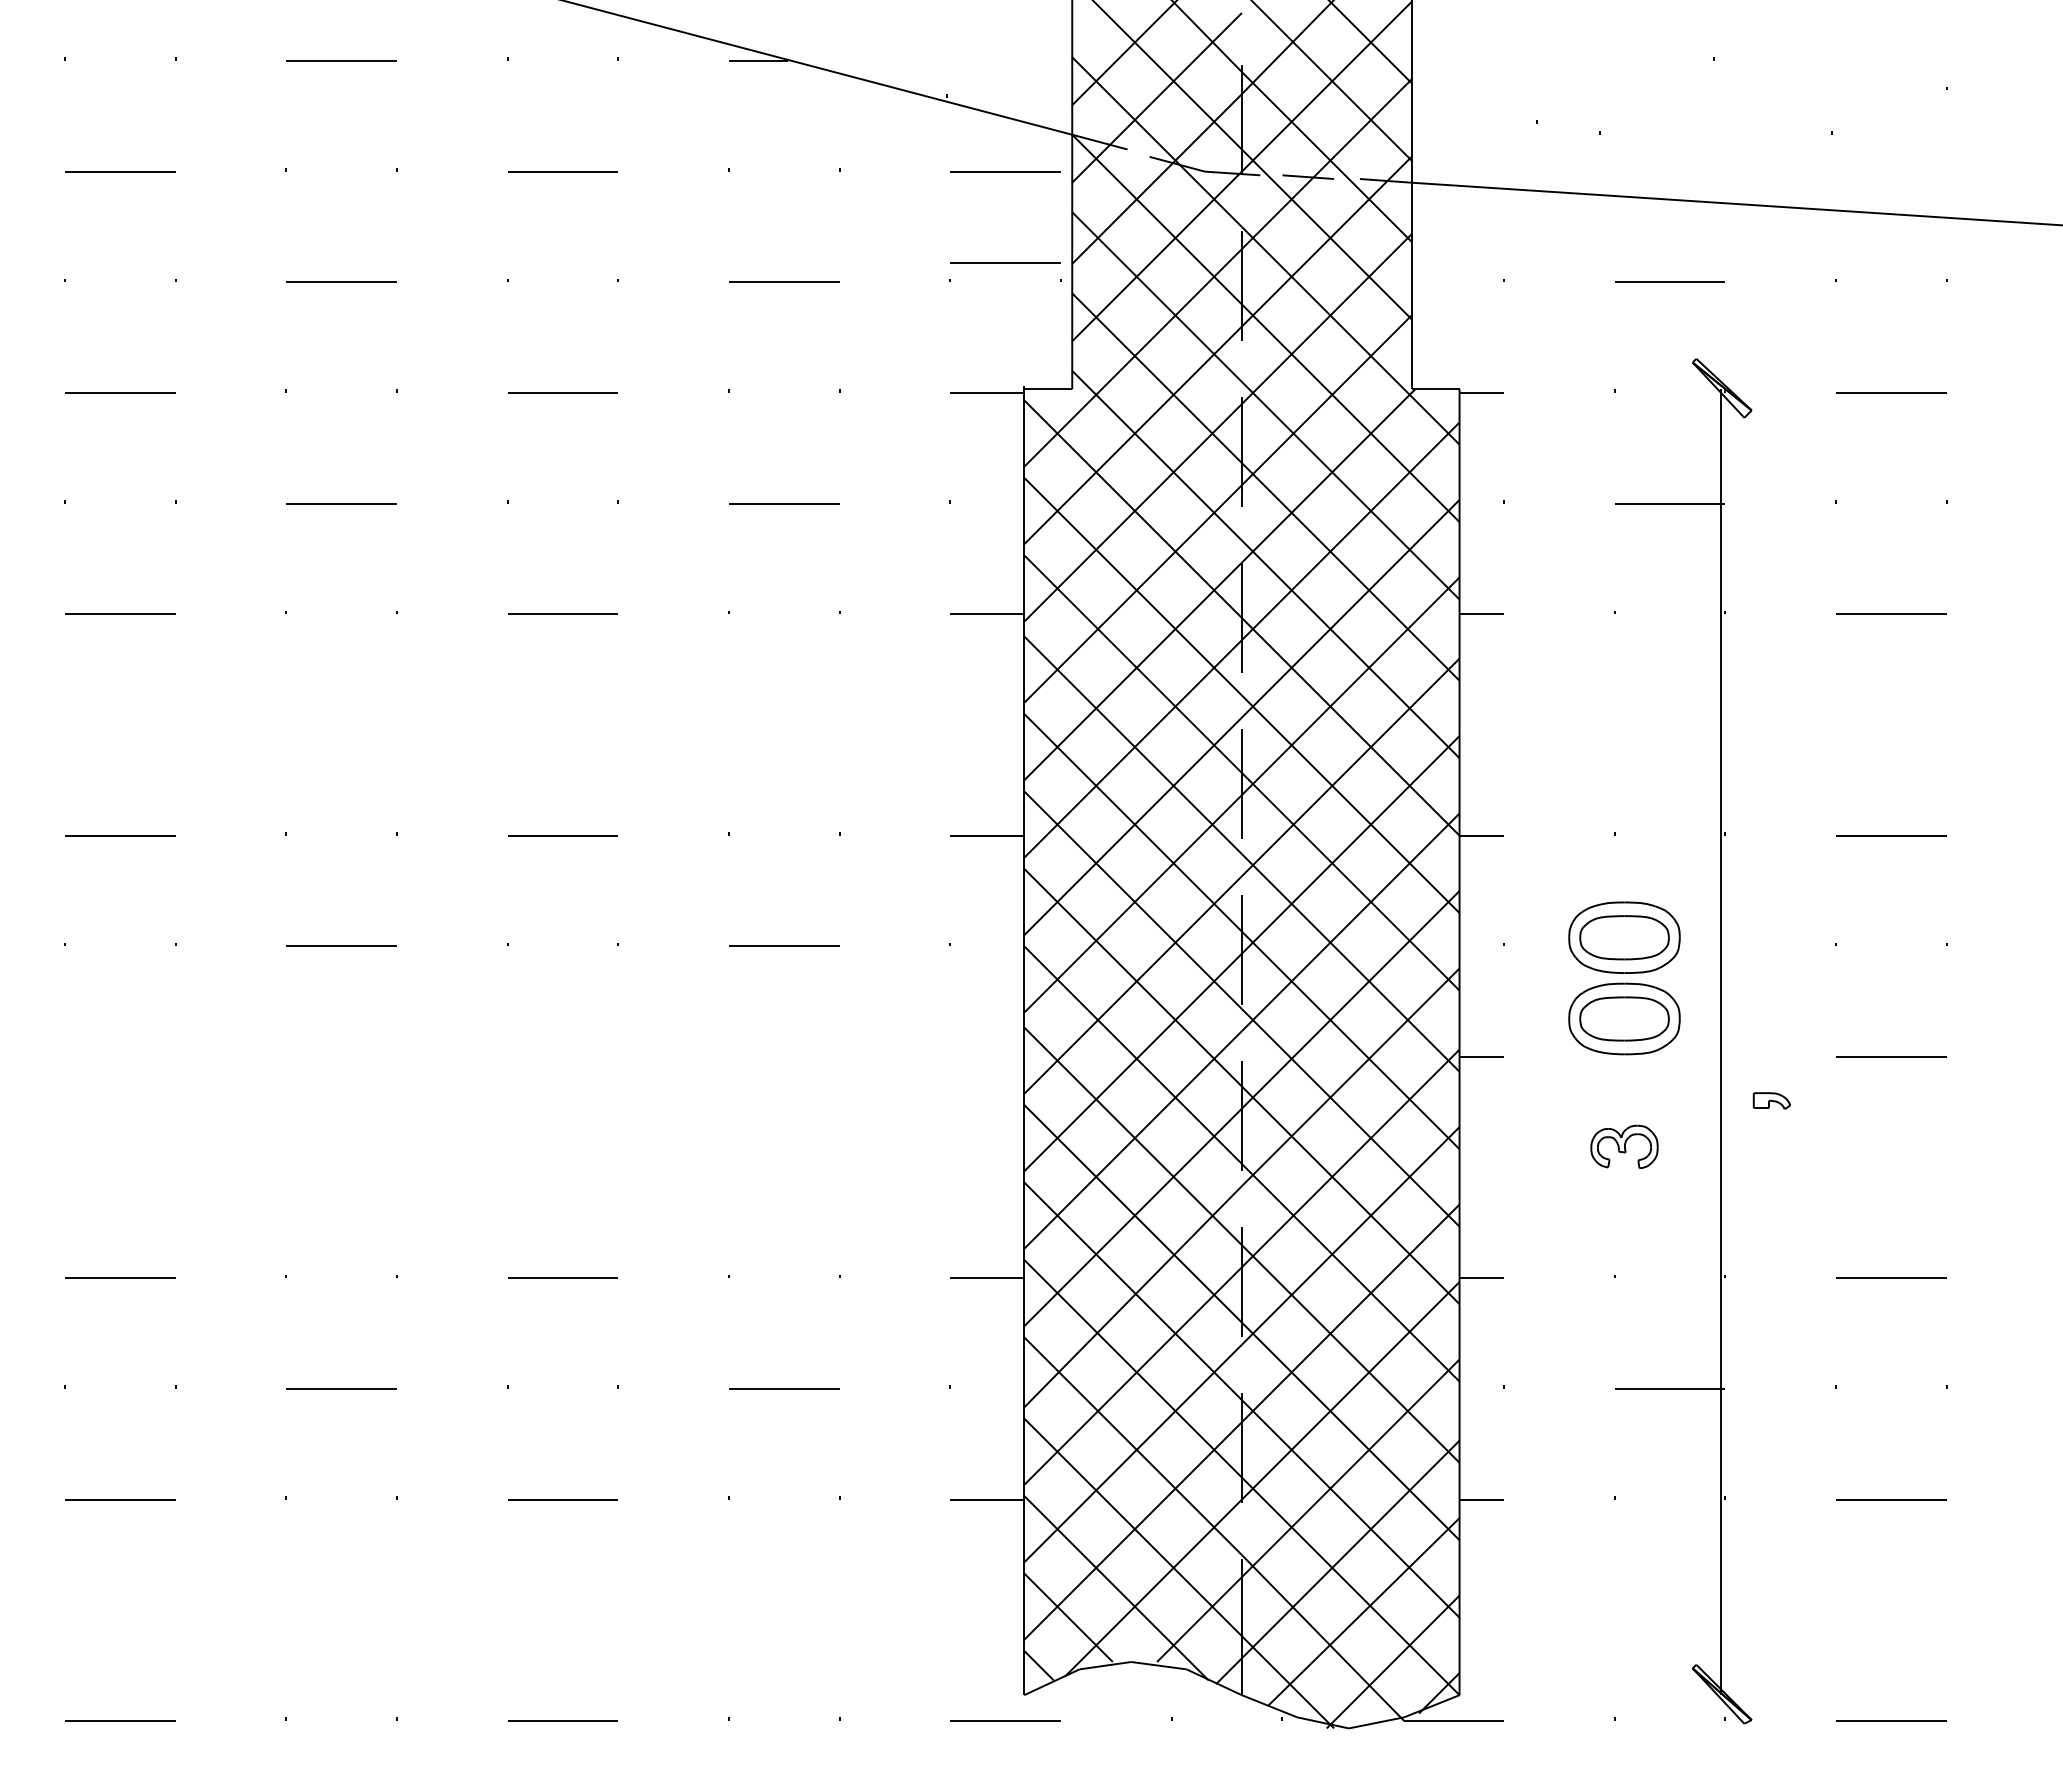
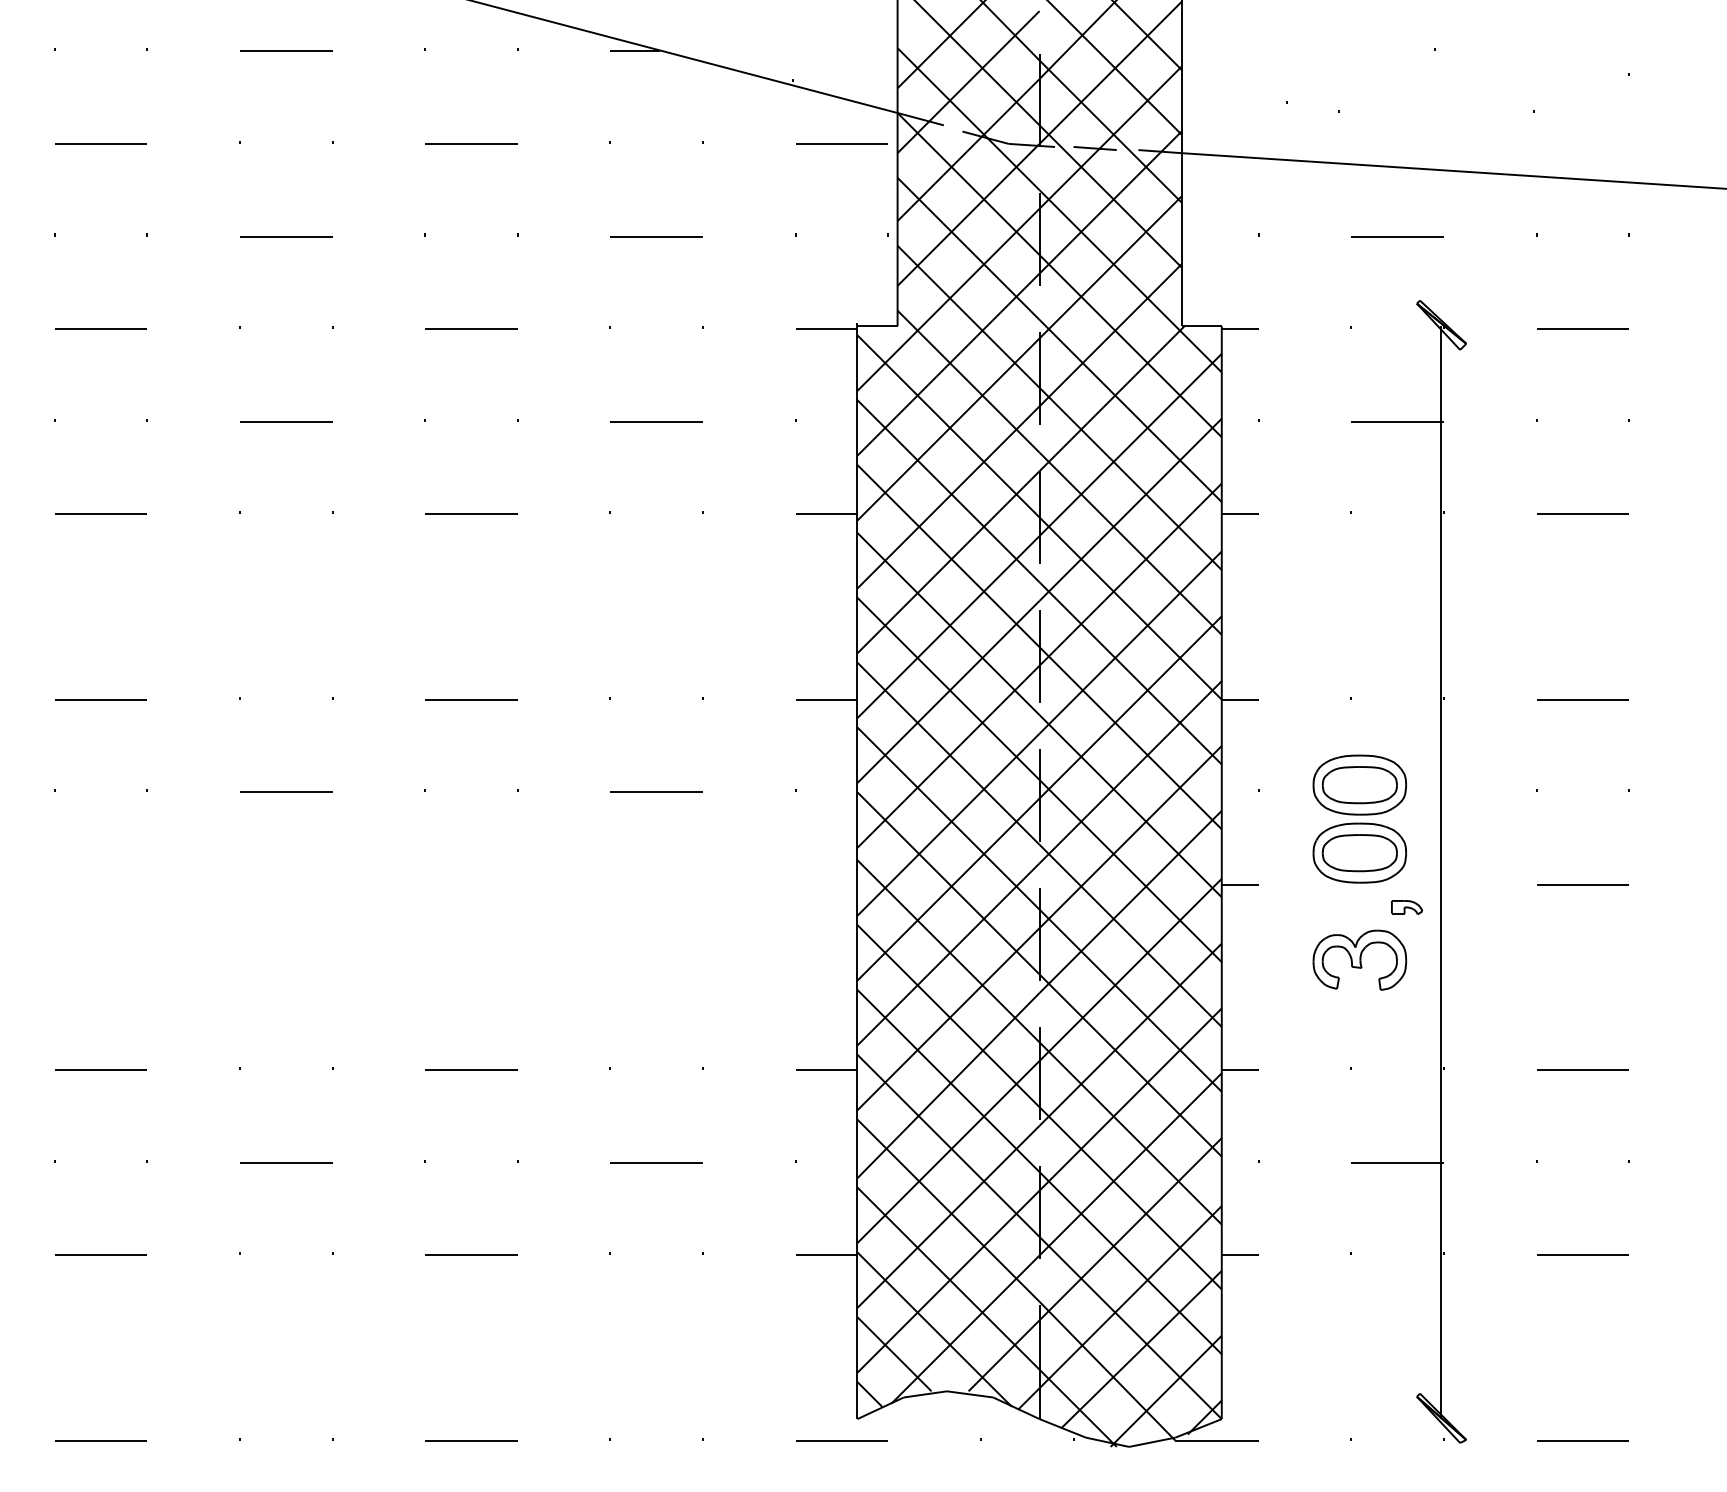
line: (1005, 262) -> (841, 219), removed
part: (1771, 1100) -> (1406, 907), moved
part: (1624, 1146) -> (1359, 959), size x1.67

